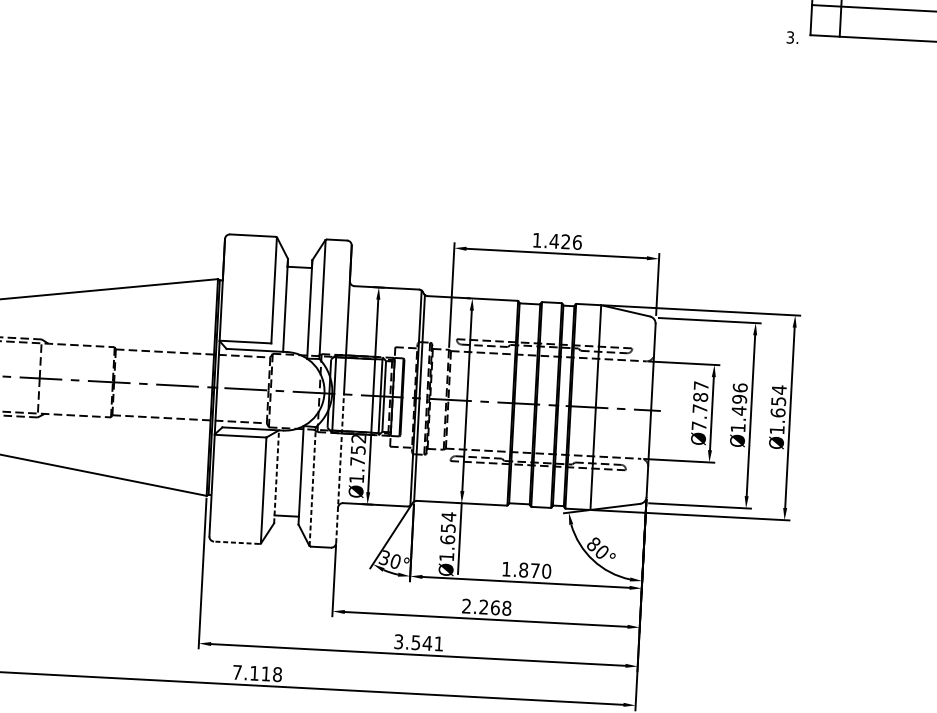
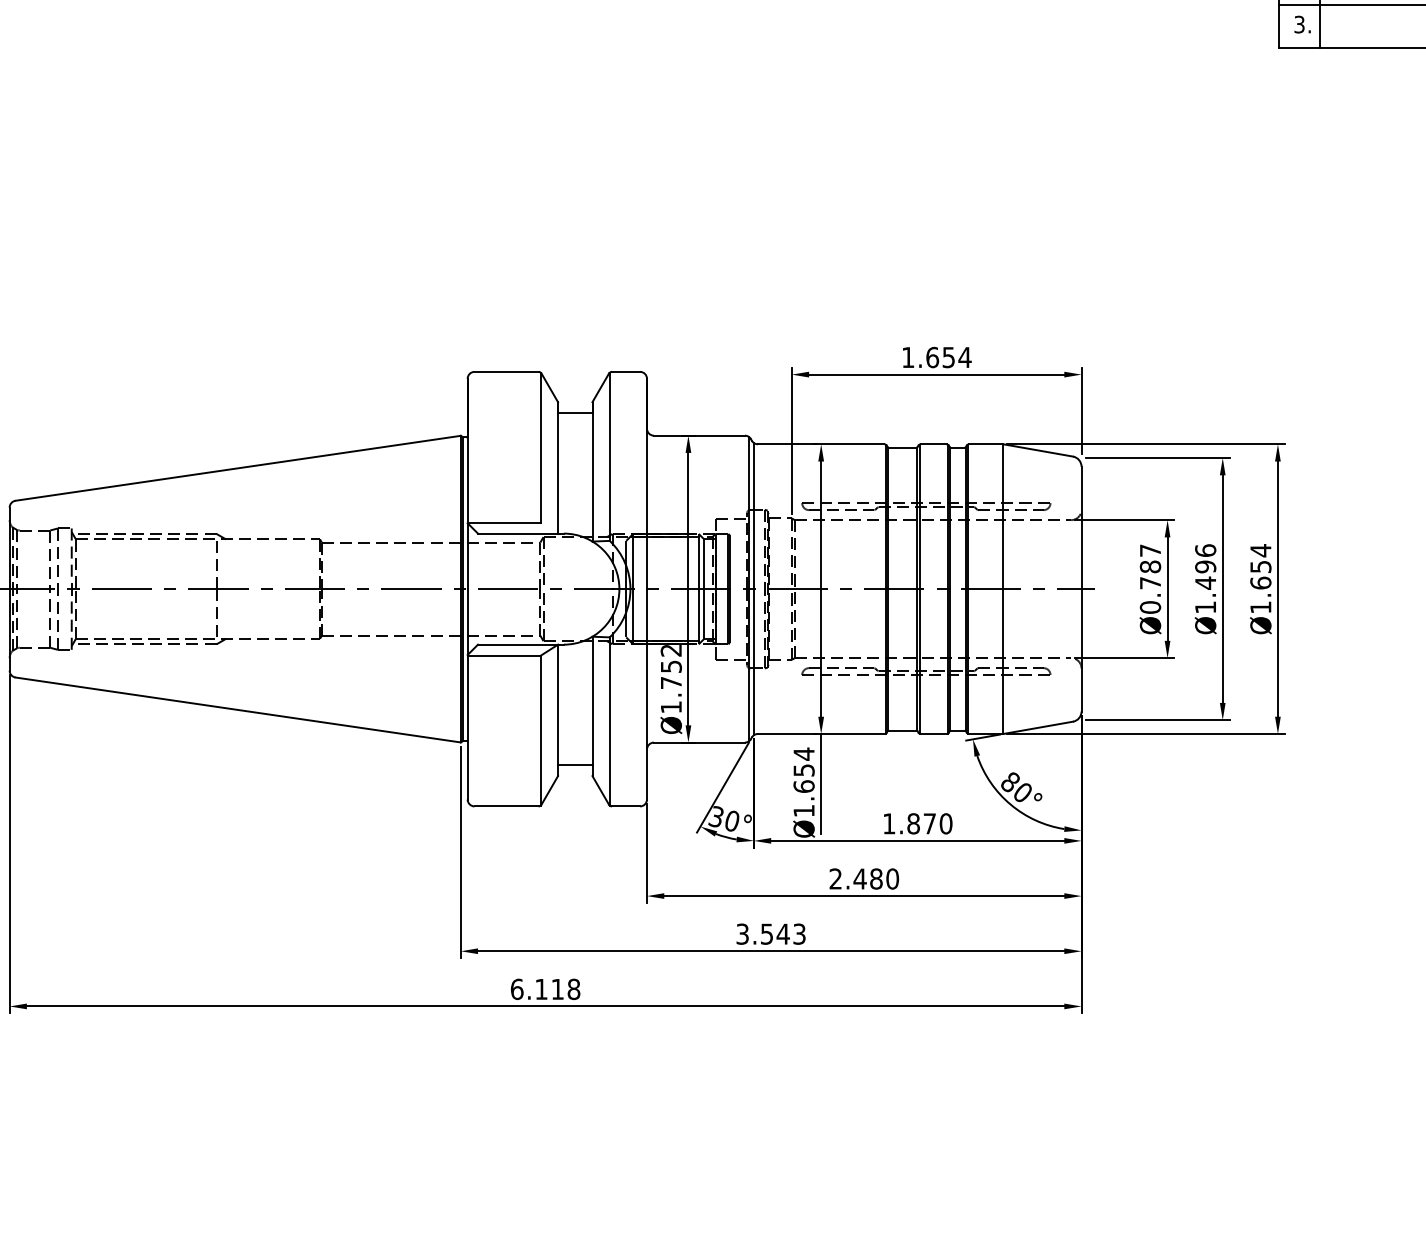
text: (792, 37) -> (1302, 24), moved
text: (565, 241) -> (948, 357), 1.426 -> 1.654
text: (699, 426) -> (1150, 607), Ø7.787 -> Ø0.787
line: (340, 468) -> (647, 693), dashed -> solid
line: (276, 476) -> (558, 710), dashed -> solid
line: (312, 485) -> (609, 720), dashed -> solid
line: (236, 542) -> (506, 806), dashed -> solid
text: (495, 607) -> (876, 878), 2.268 -> 2.480
text: (439, 643) -> (799, 933), 3.541 -> 3.543
text: (236, 672) -> (516, 989), 7.118 -> 6.118

